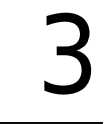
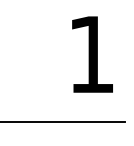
text: (67, 53) -> (91, 54), 3 -> 1

